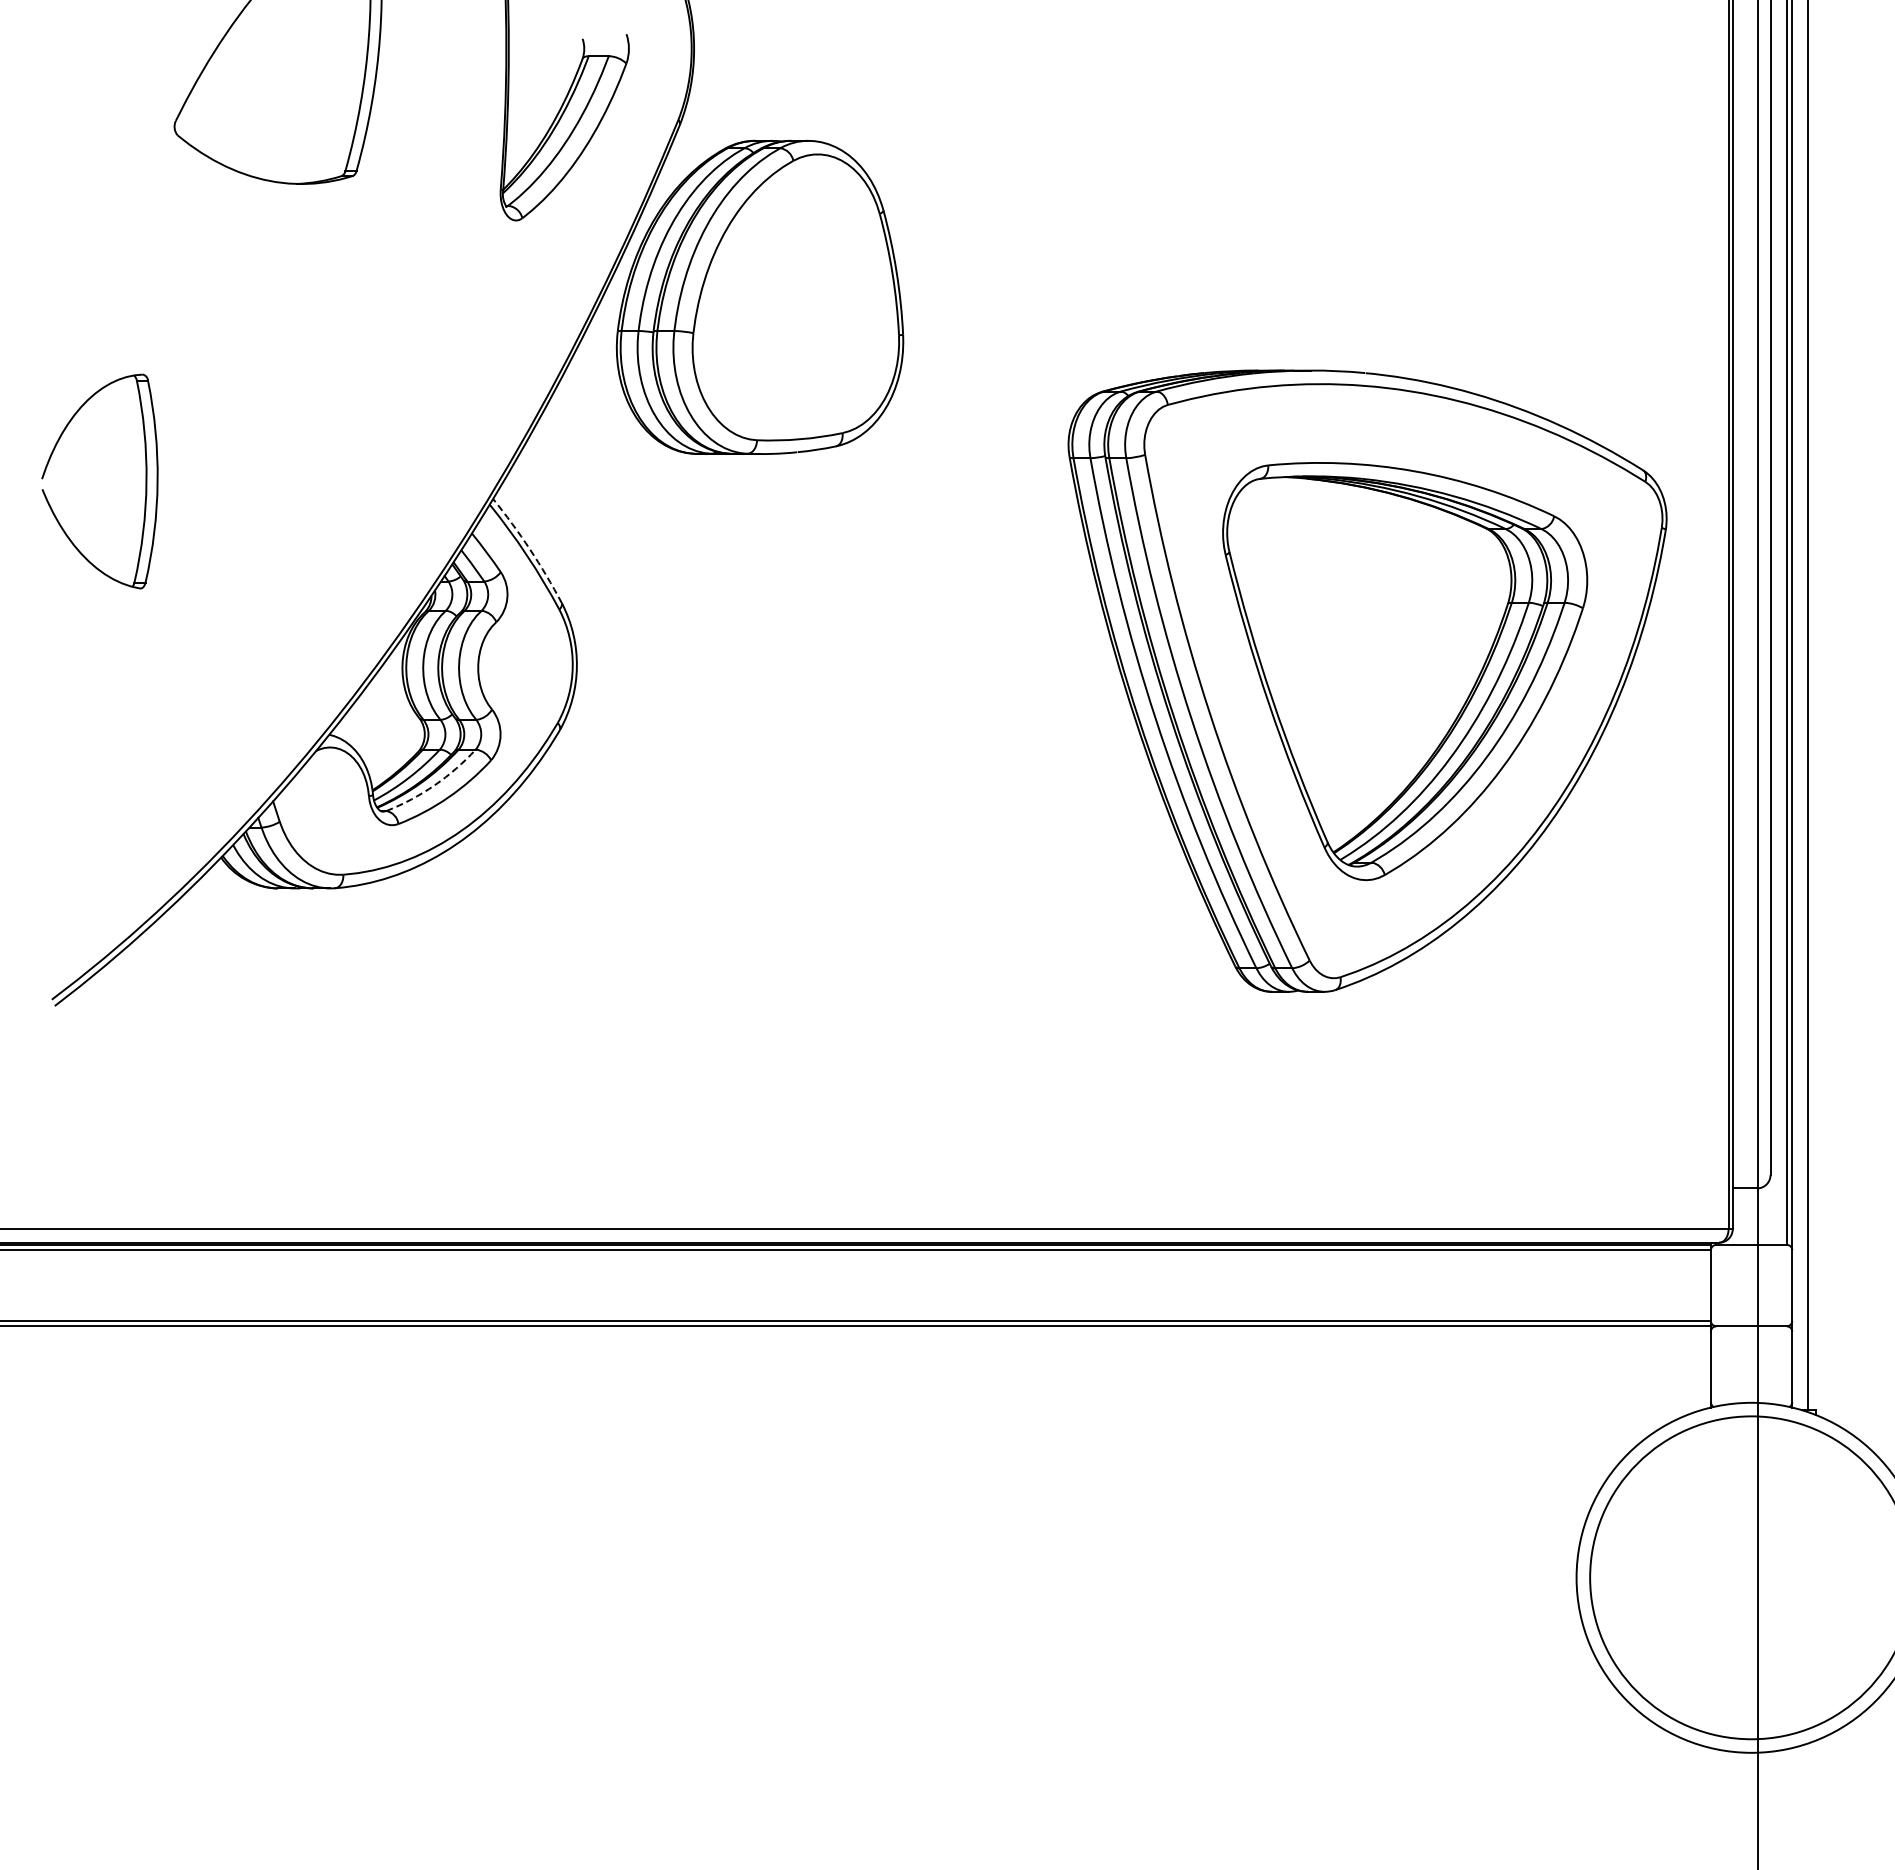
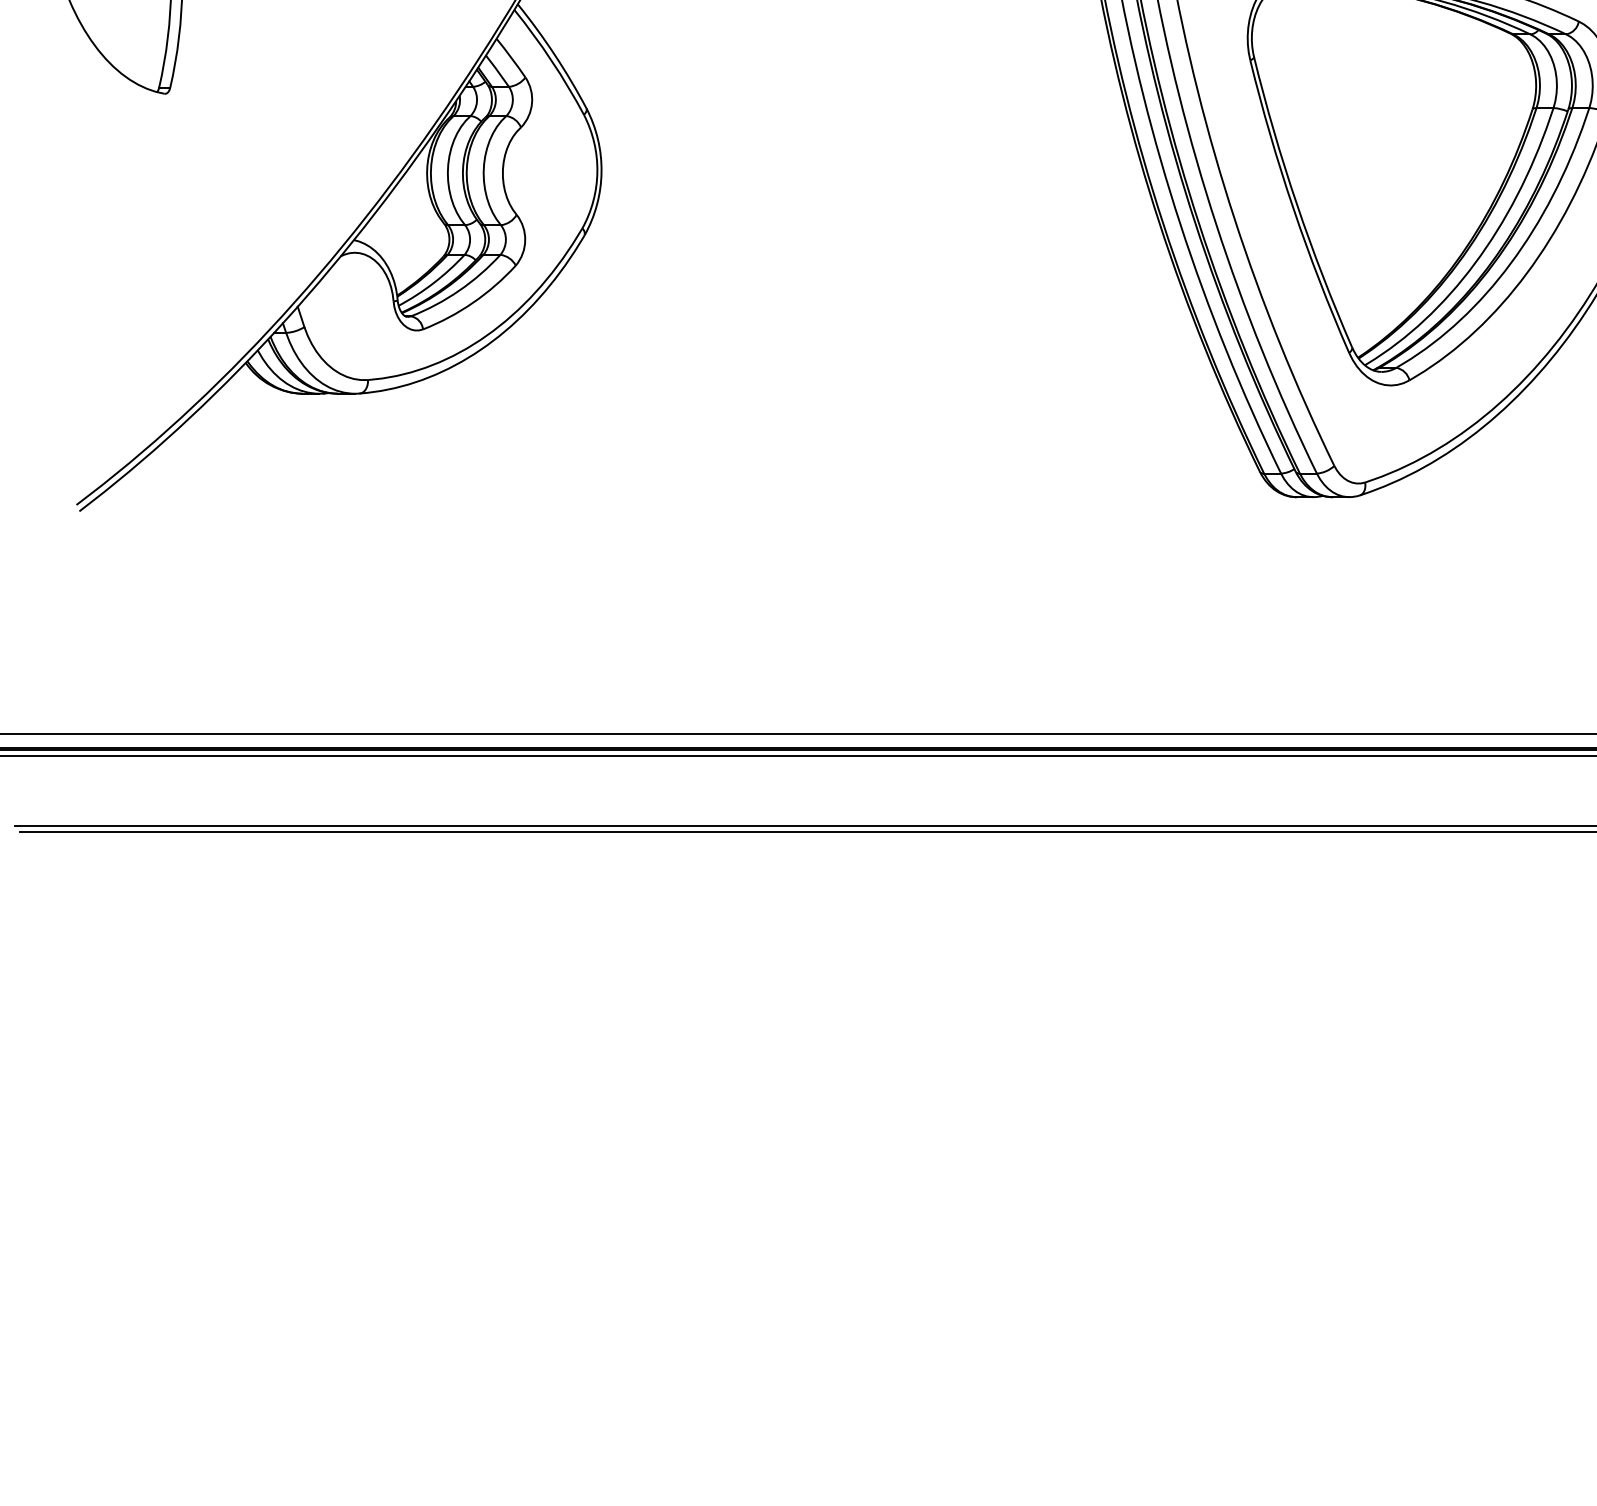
arc: (530, 549) -> (555, 54), dashed -> solid
arc: (434, 785) -> (459, 290), dashed -> solid

